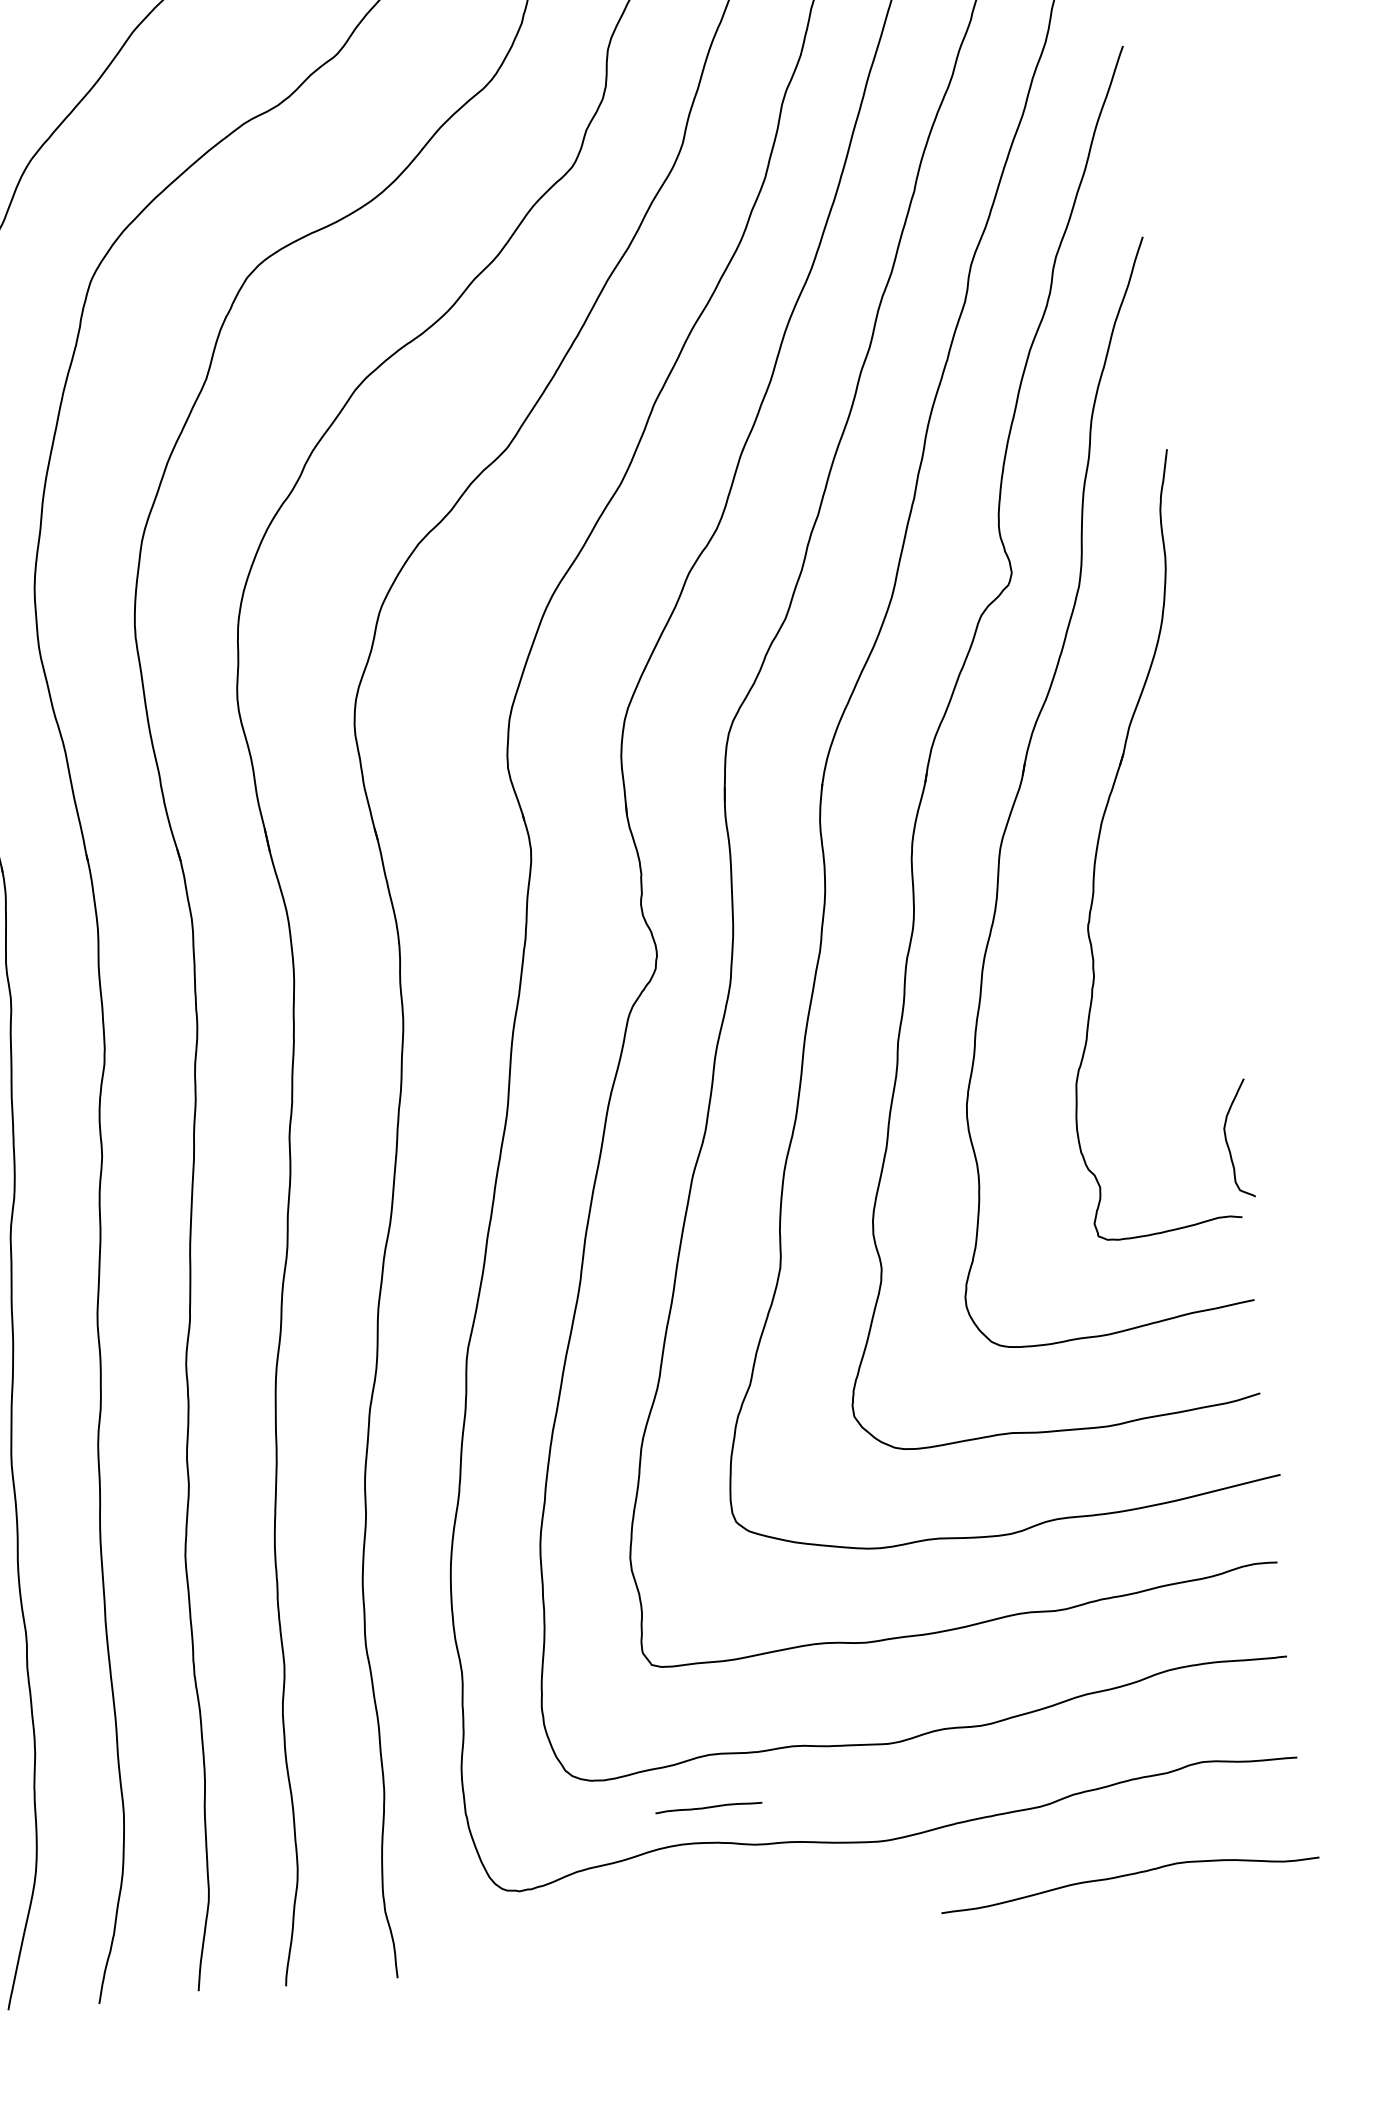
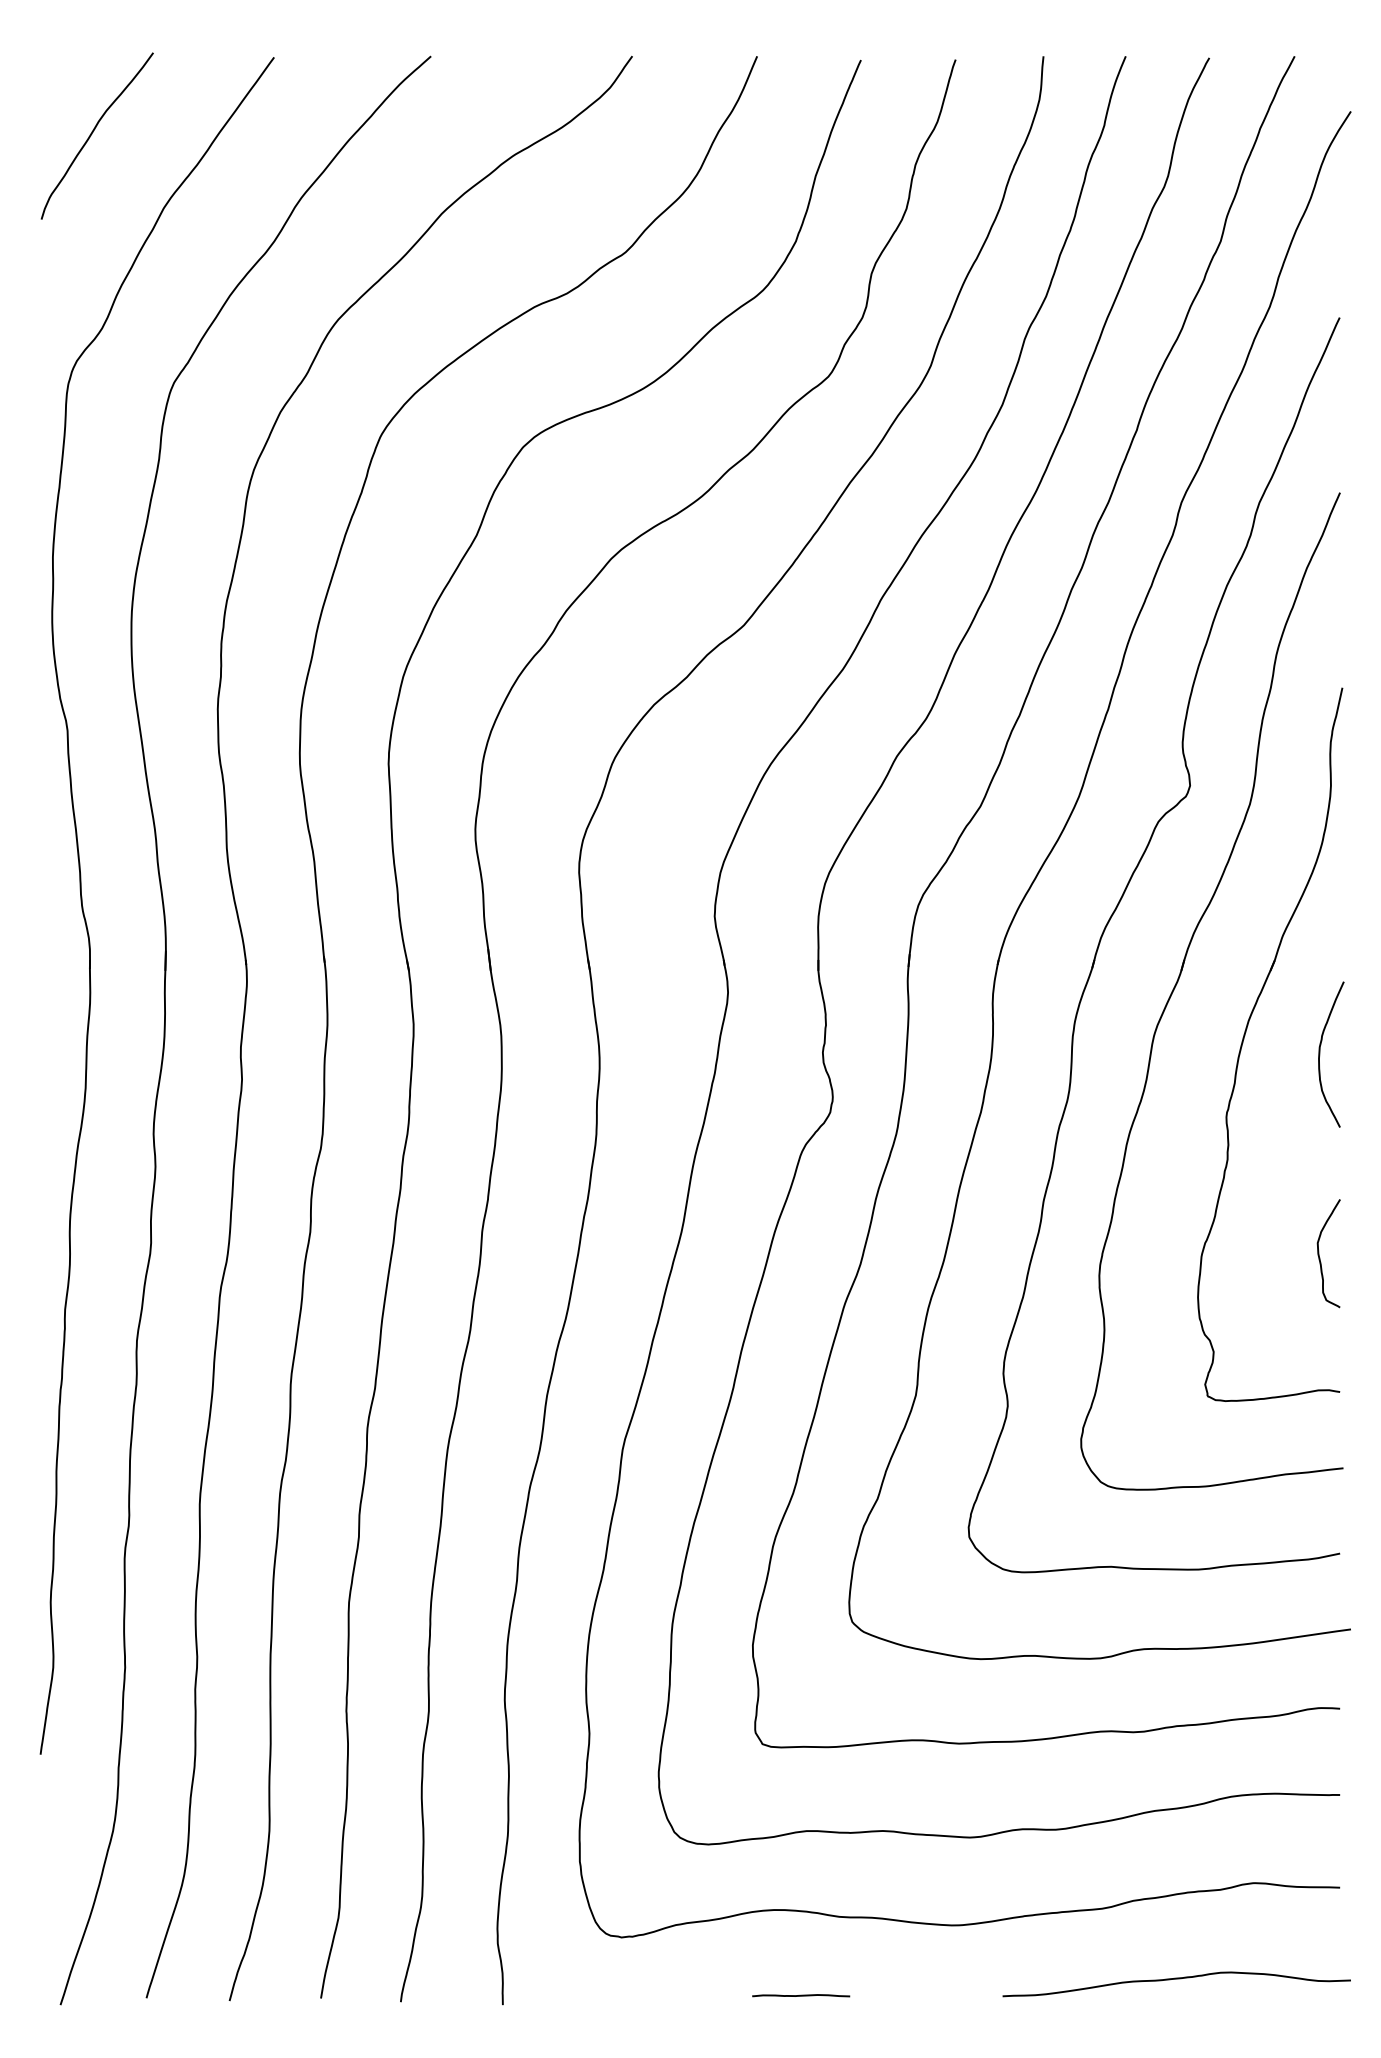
curve: (1183, 851) -> (1320, 1054), added
curve: (1228, 1144) -> (1320, 1257), moved
line: (709, 1807) -> (801, 1995), moved

